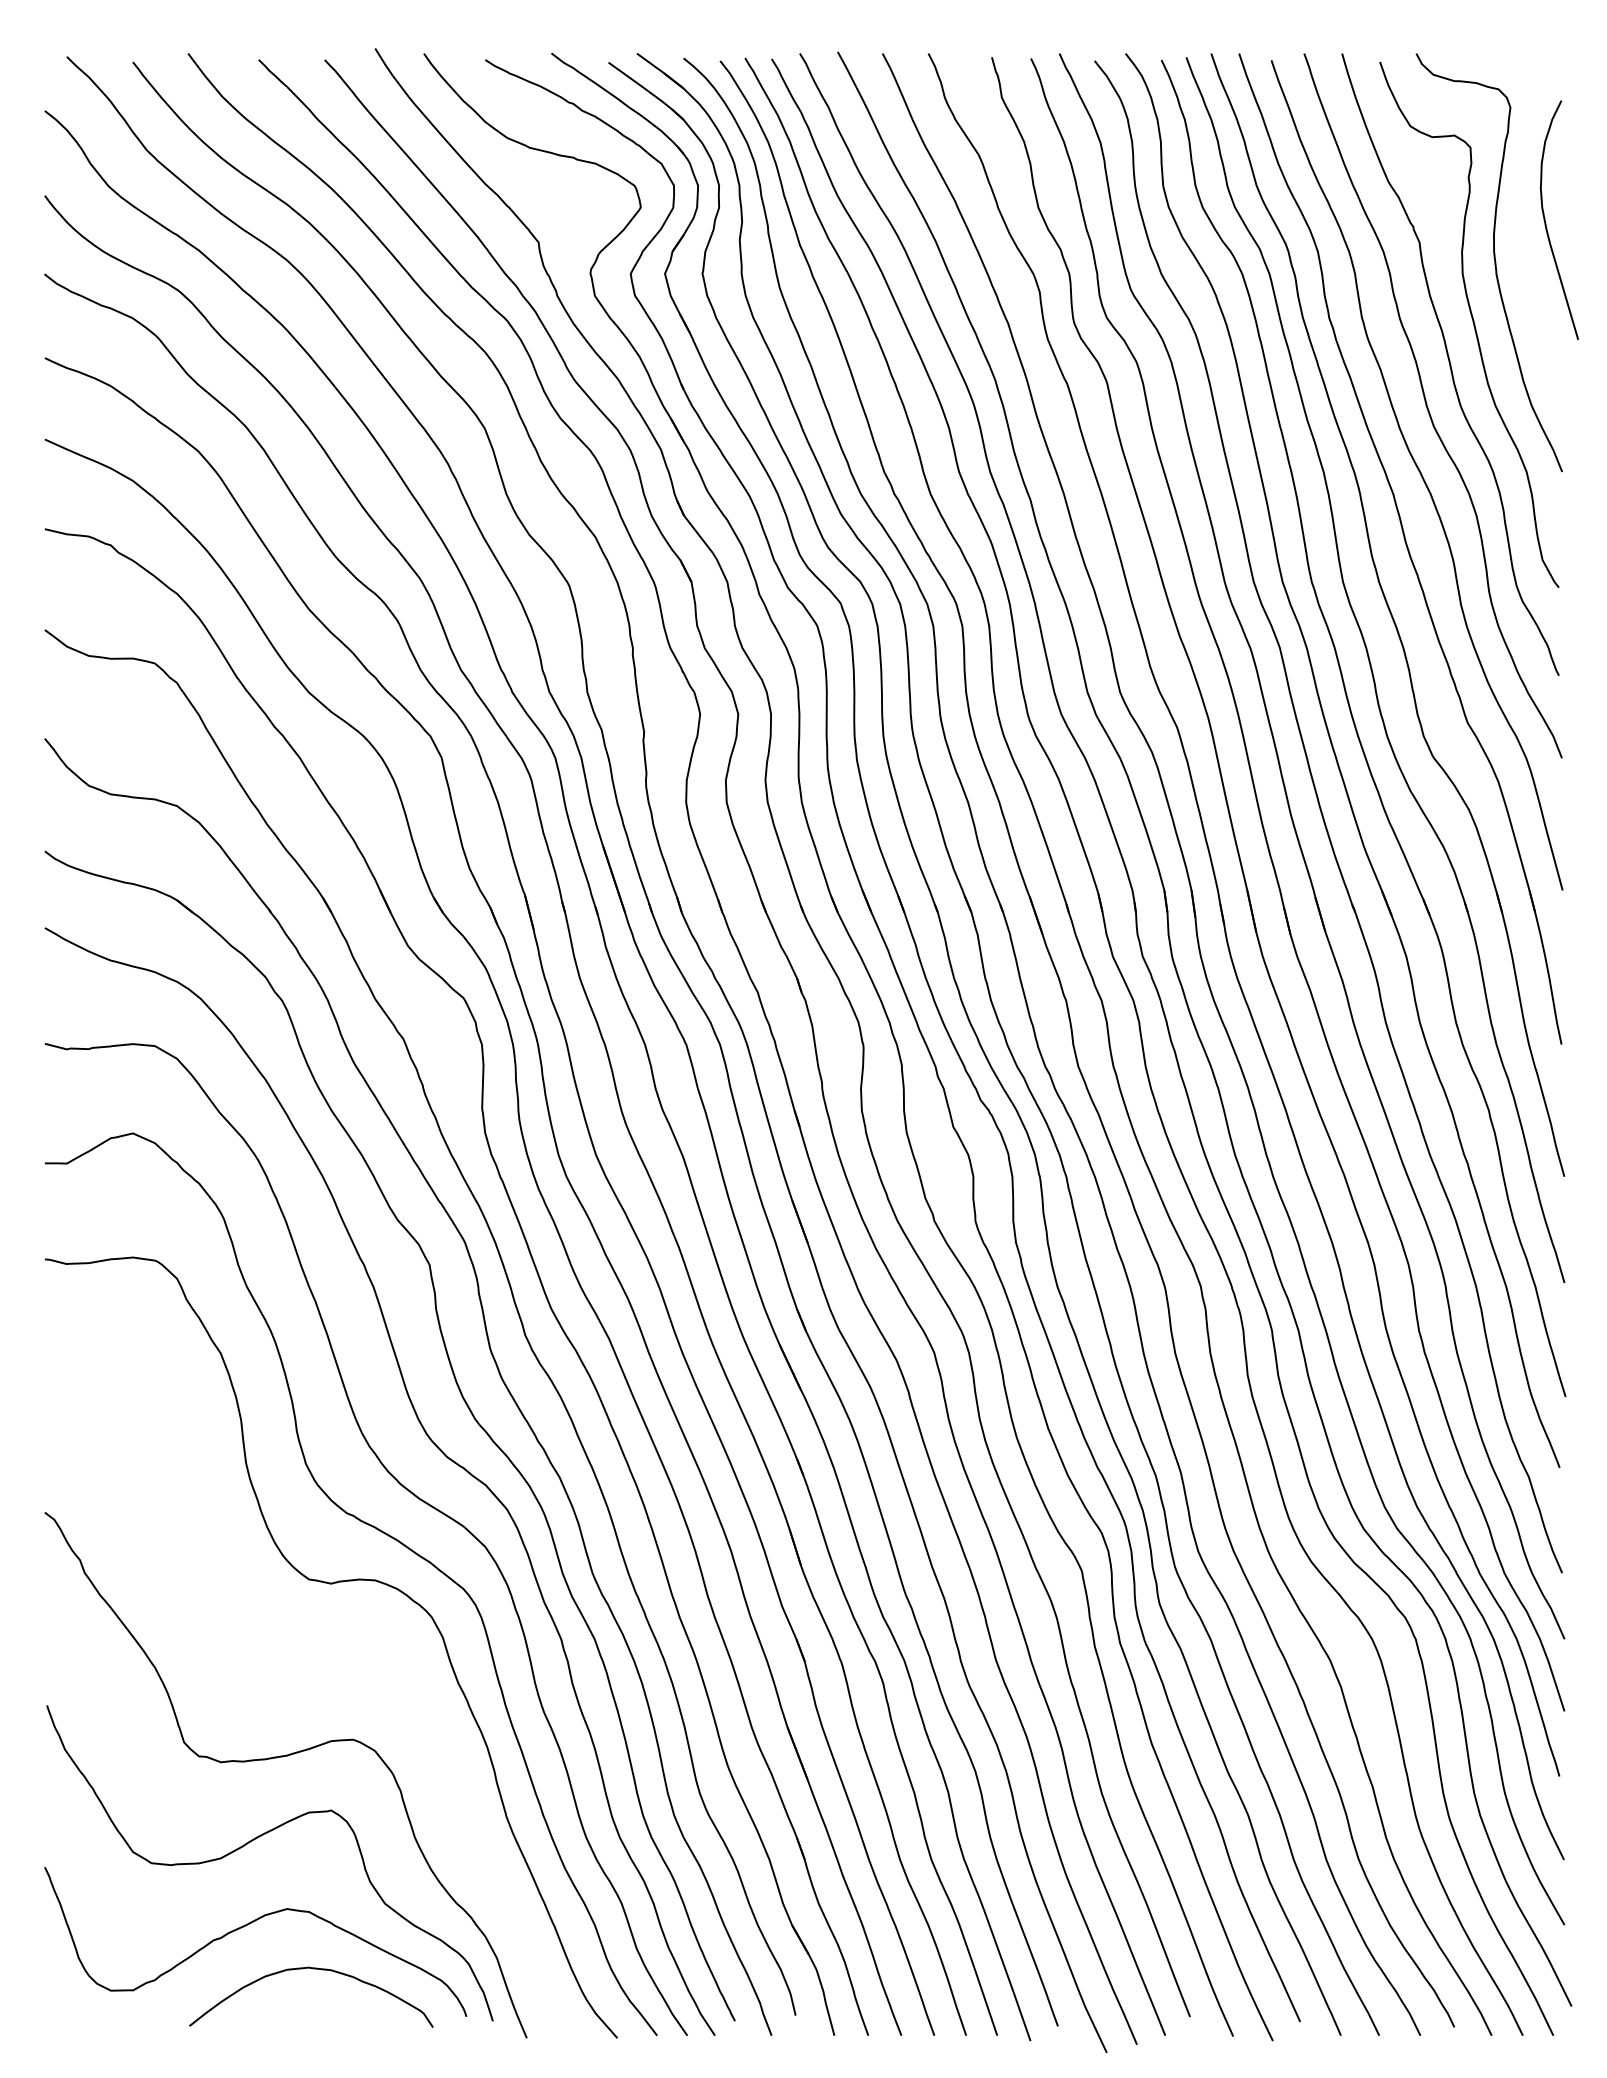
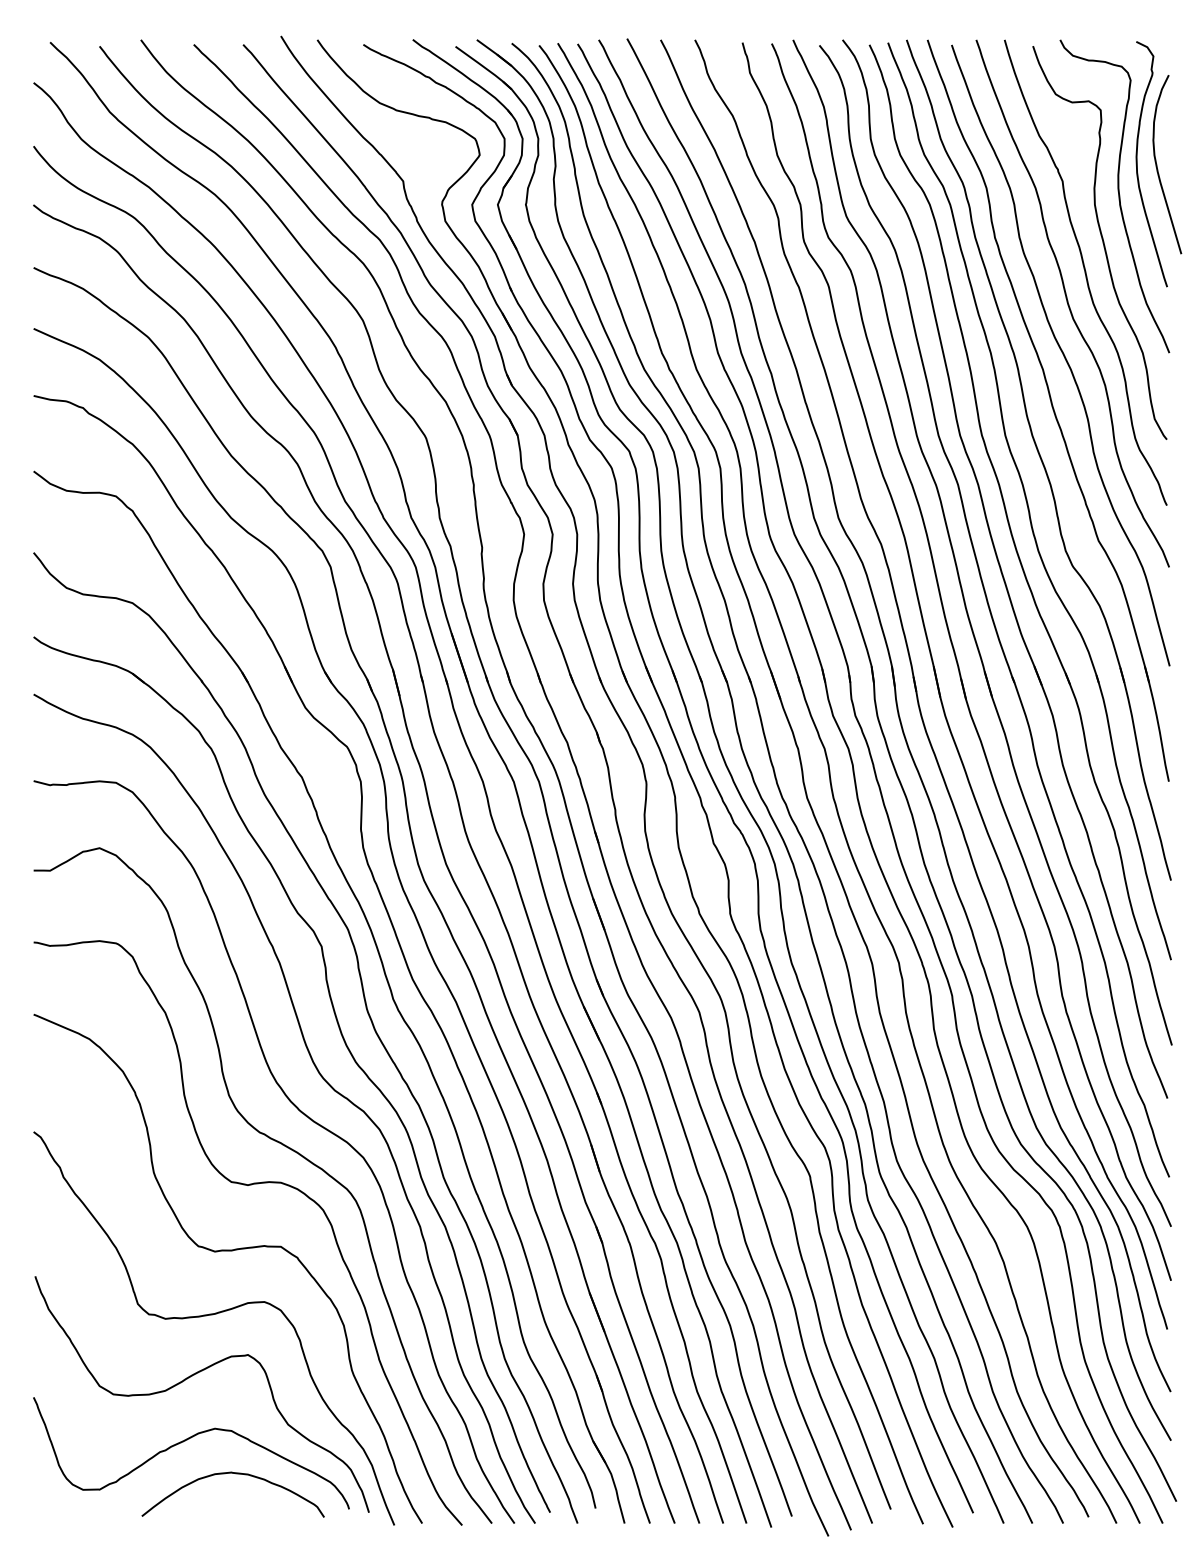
curve: (1519, 220) -> (1137, 164), added
curve: (303, 1672) -> (227, 1251), added

